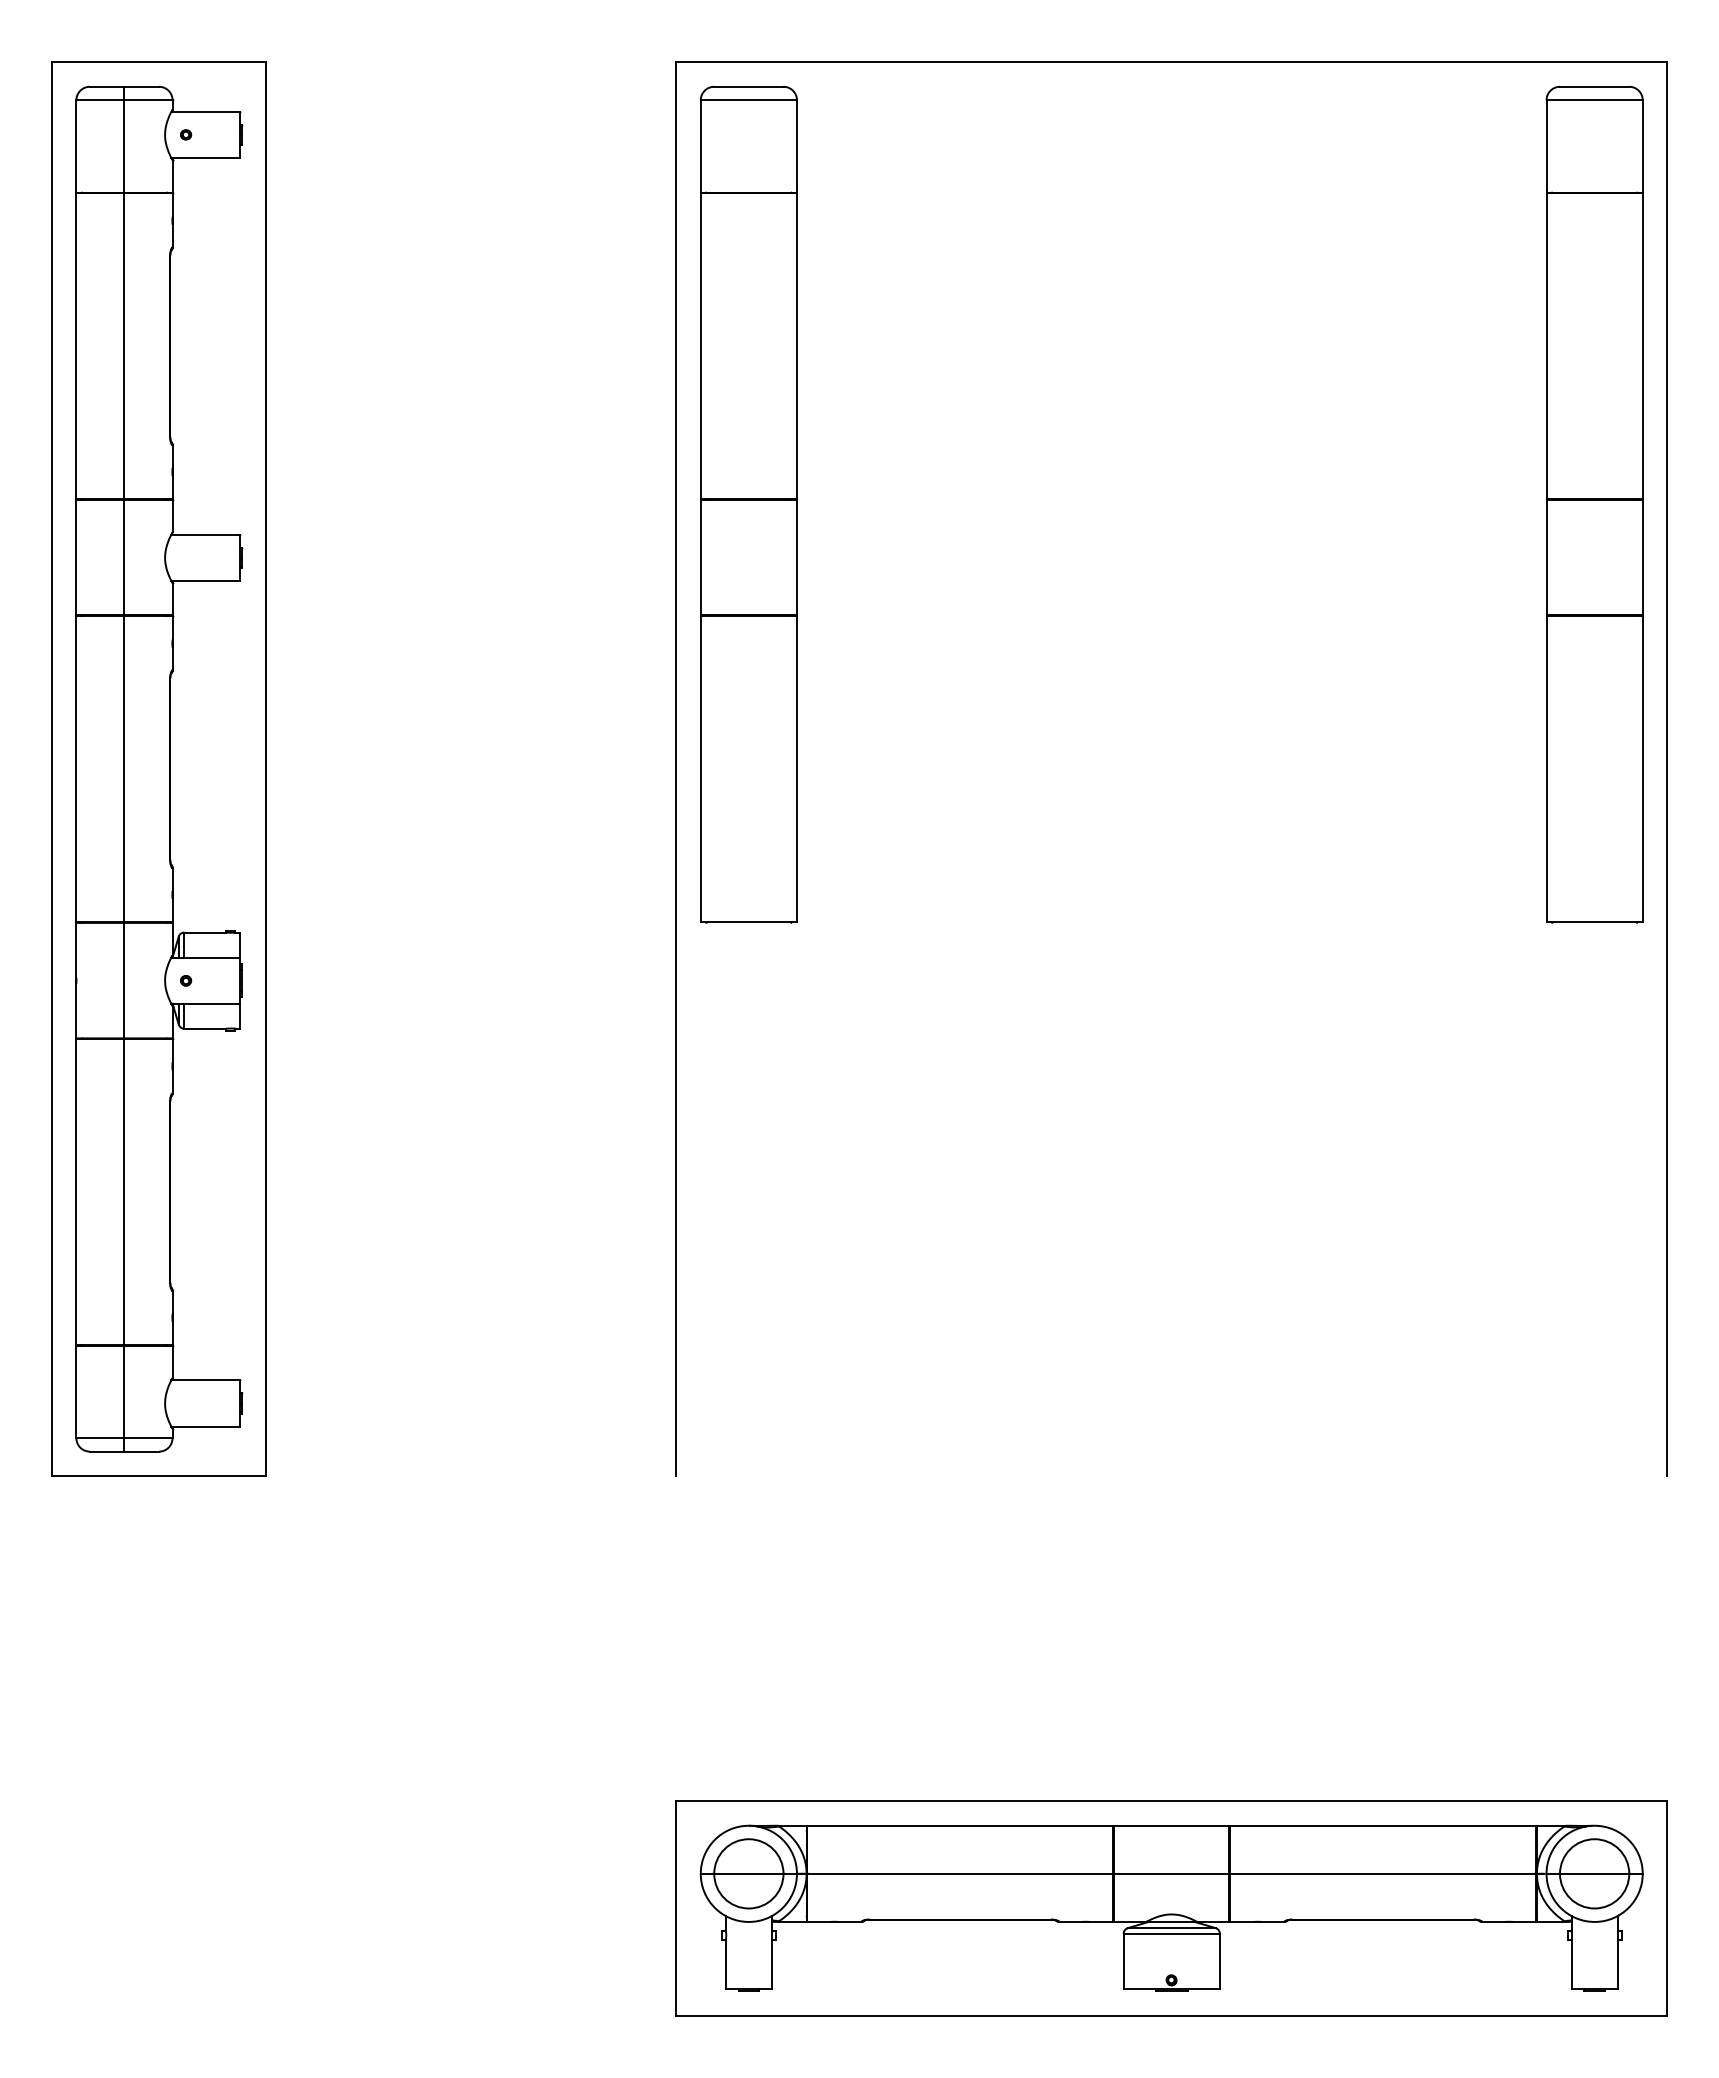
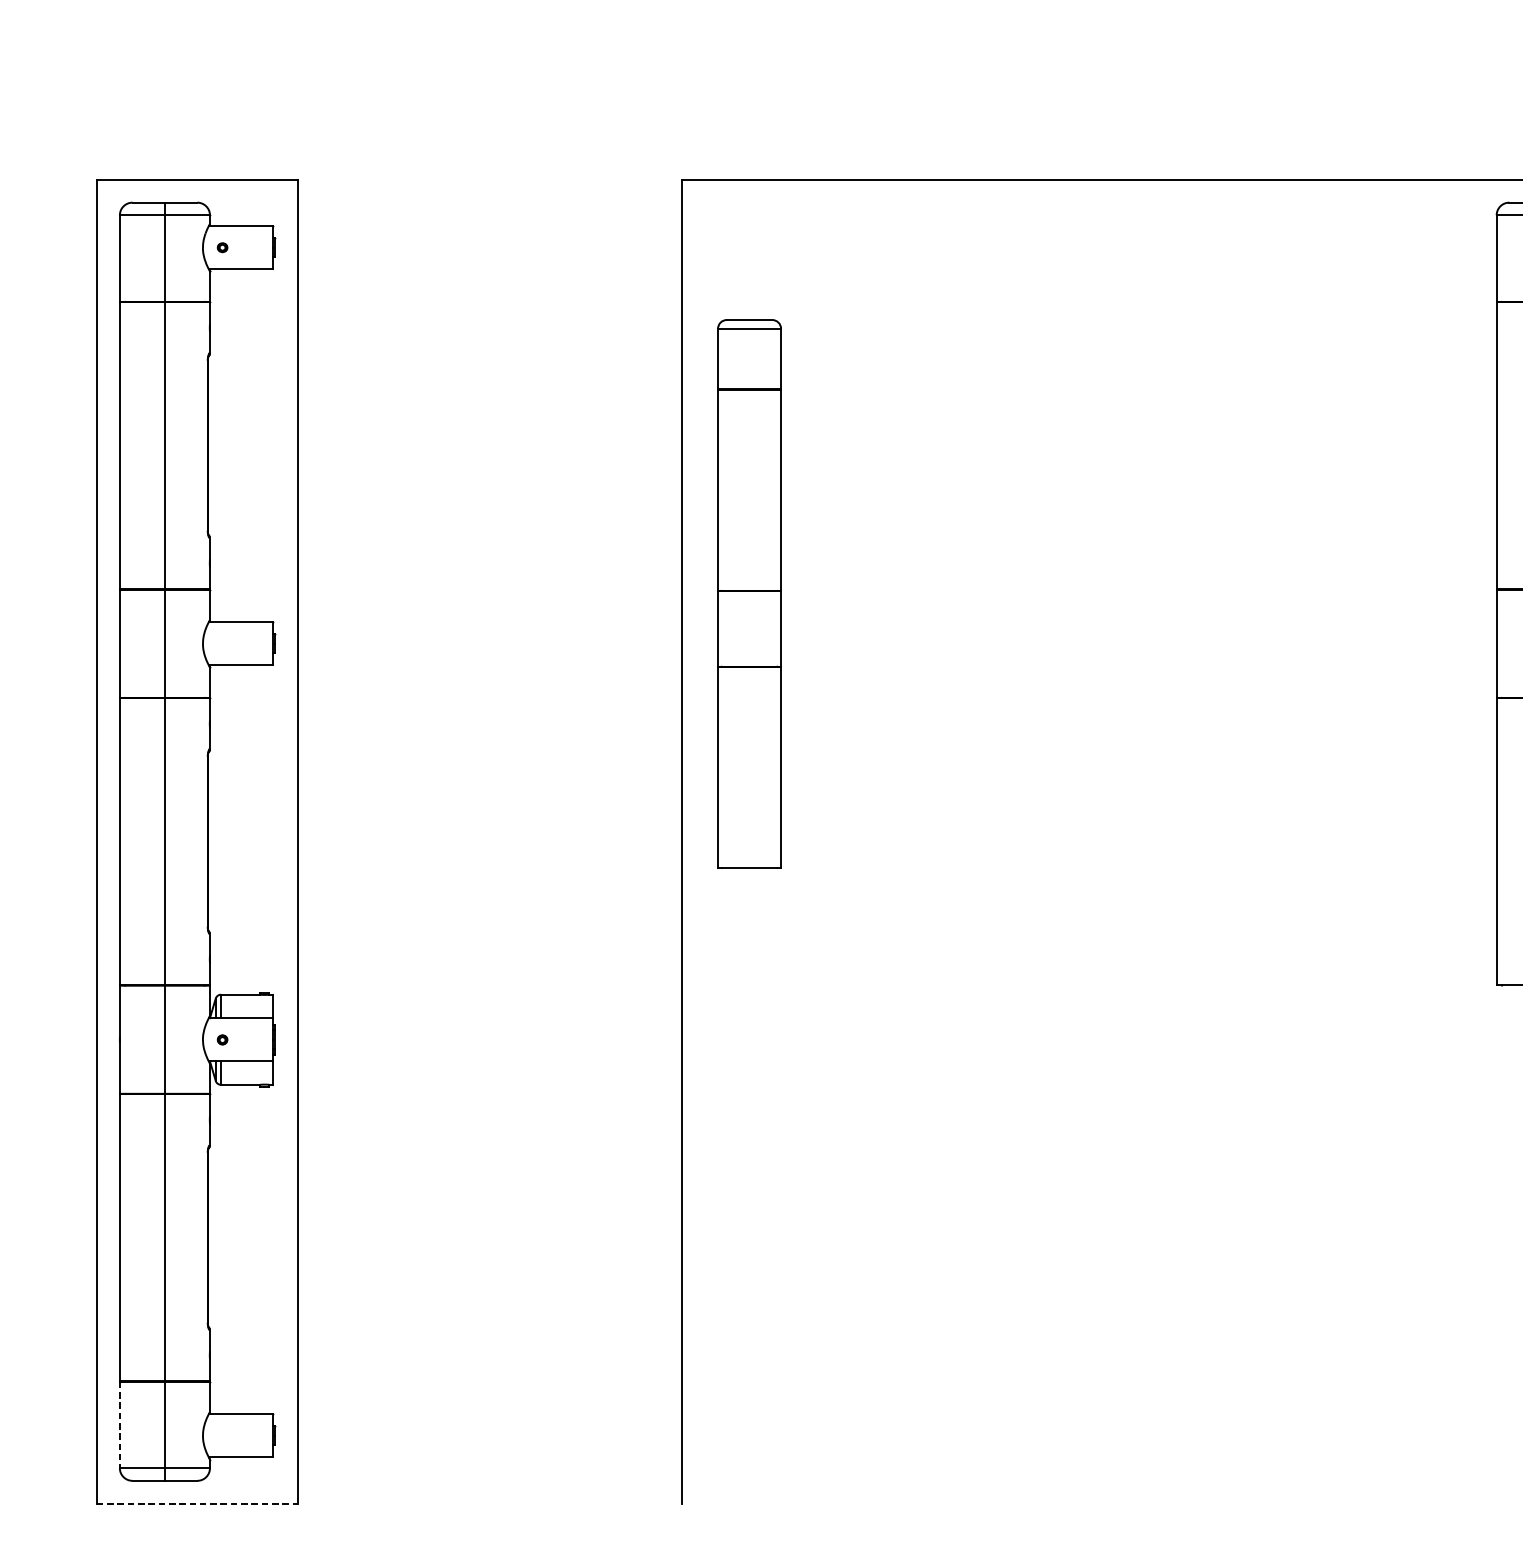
part: (748, 504) -> (749, 593), size x0.7
line: (76, 1392) -> (119, 1425), solid -> dashed
line: (159, 1476) -> (197, 1504), solid -> dashed

